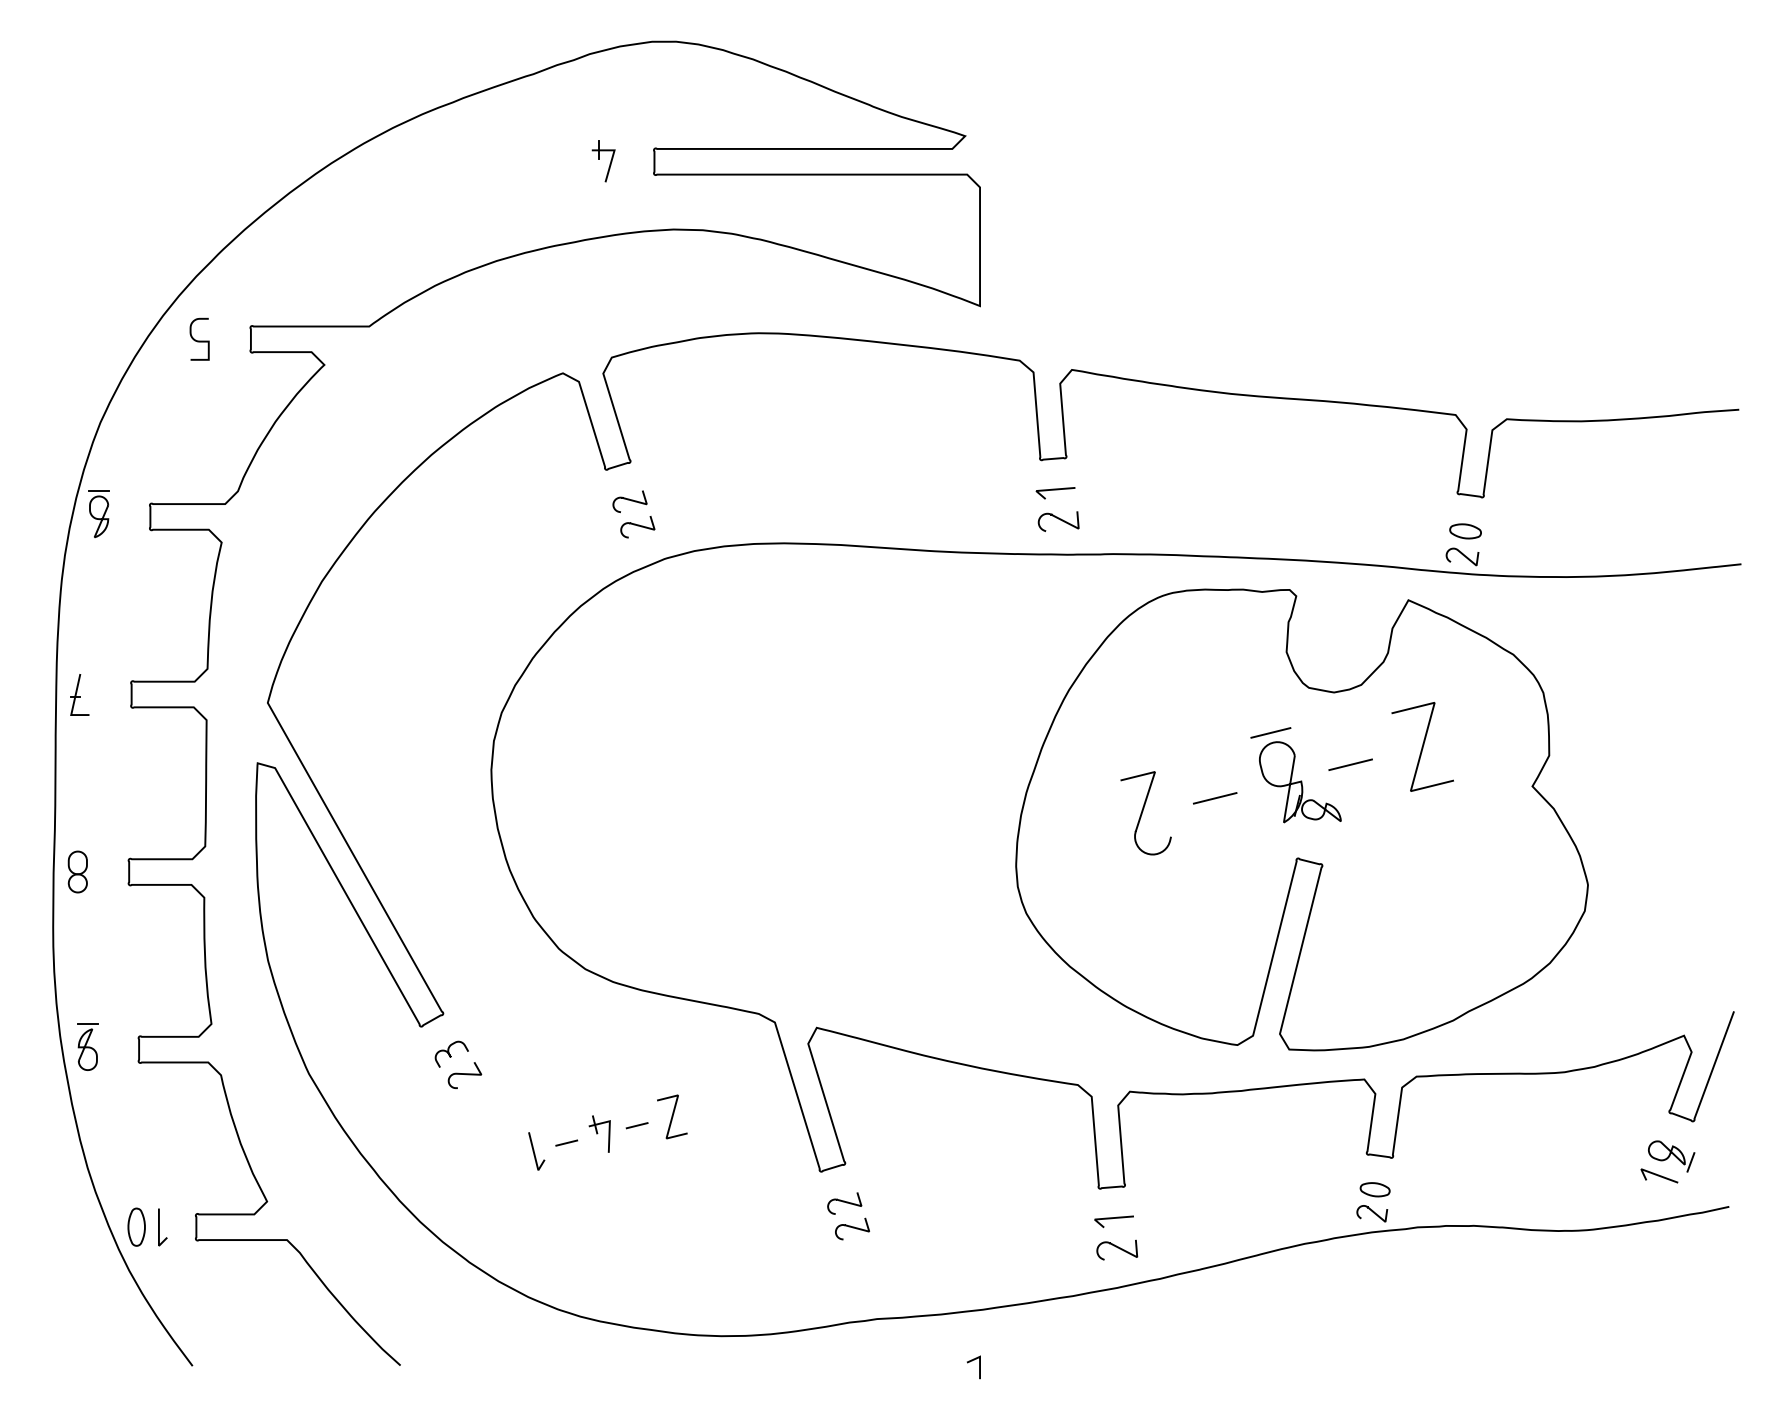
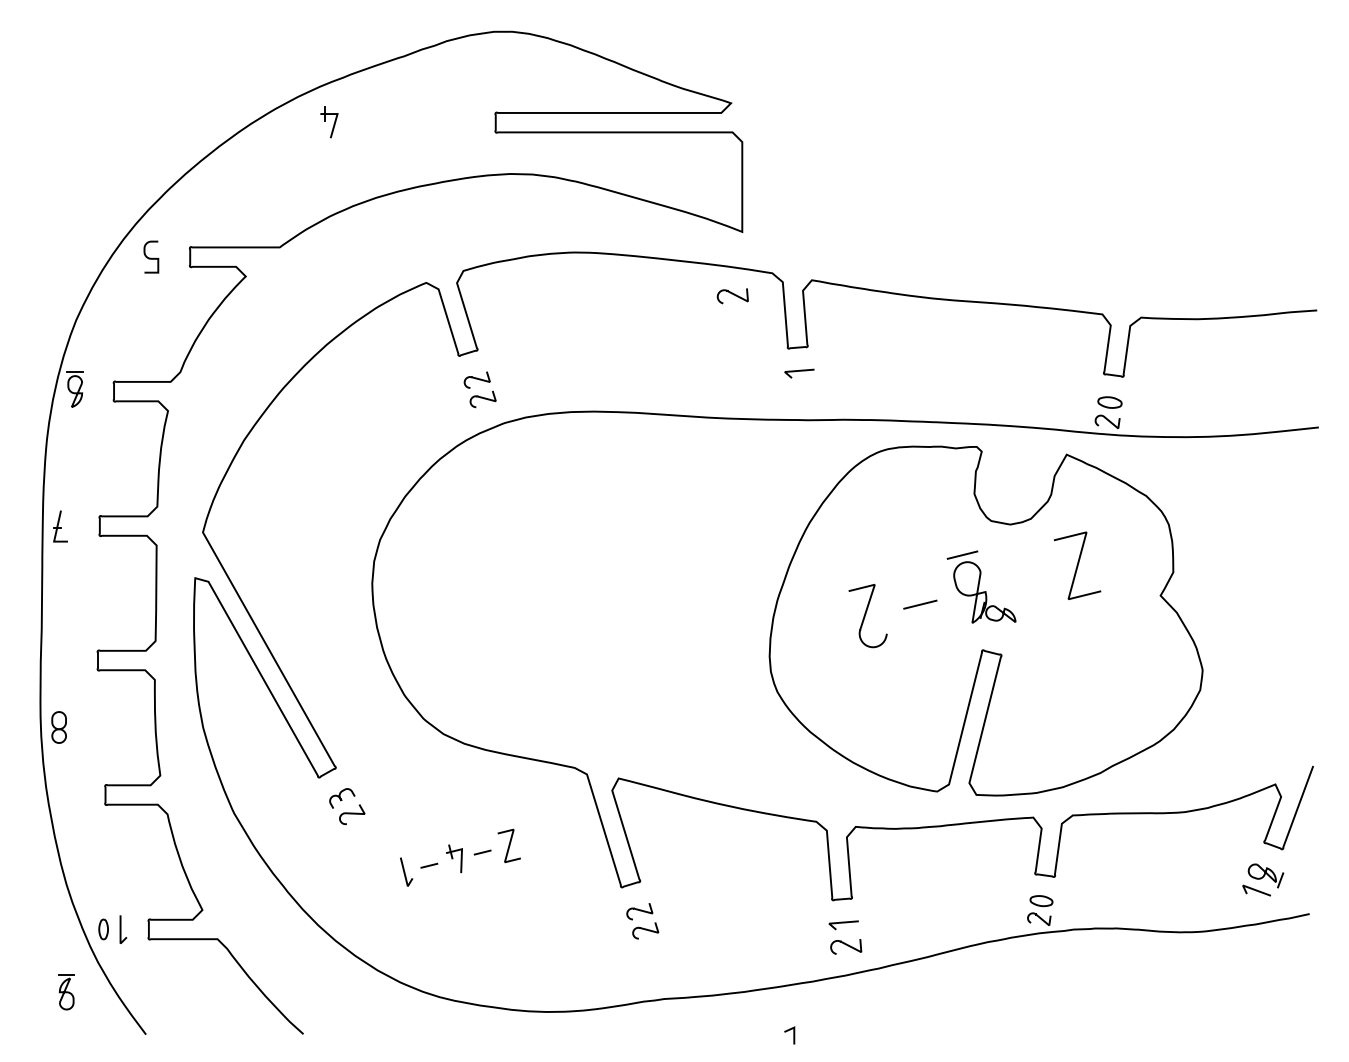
part: (603, 161) -> (329, 122), moved
curve: (1059, 520) -> (733, 295), moved
line: (1350, 765) -> (1022, 579), removed
part: (77, 872) -> (58, 727), moved
part: (87, 1047) -> (66, 992), moved
part: (136, 1227) -> (103, 929), size x0.7
line: (978, 1367) -> (793, 1035), moved

